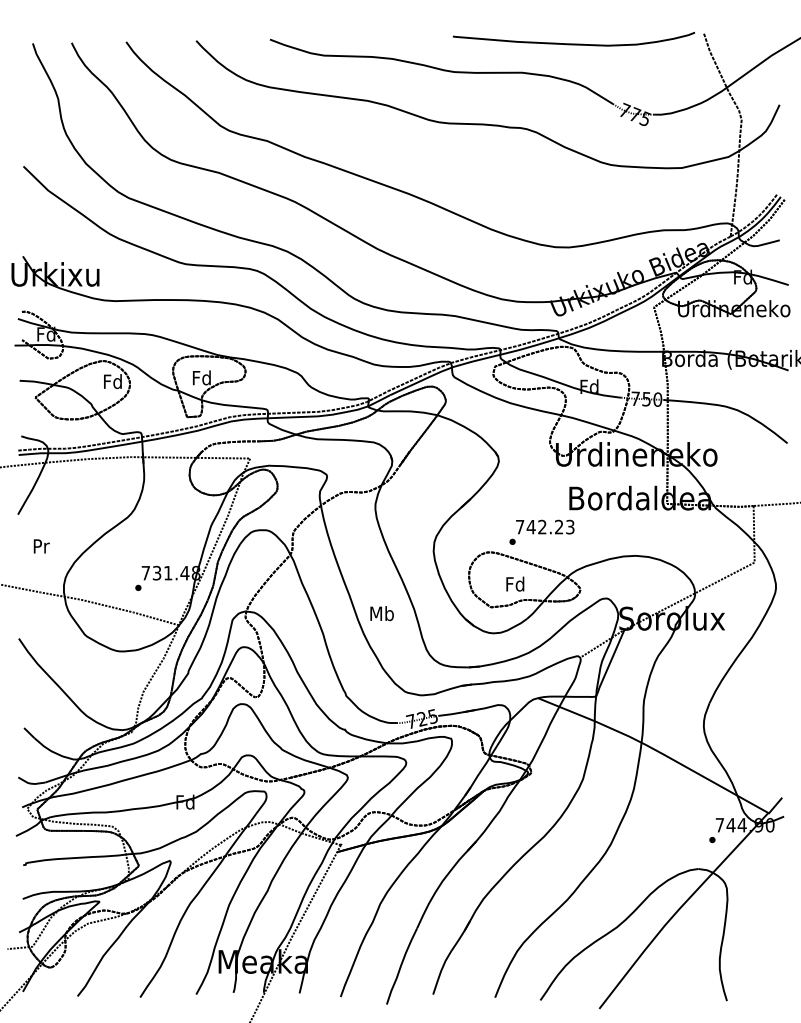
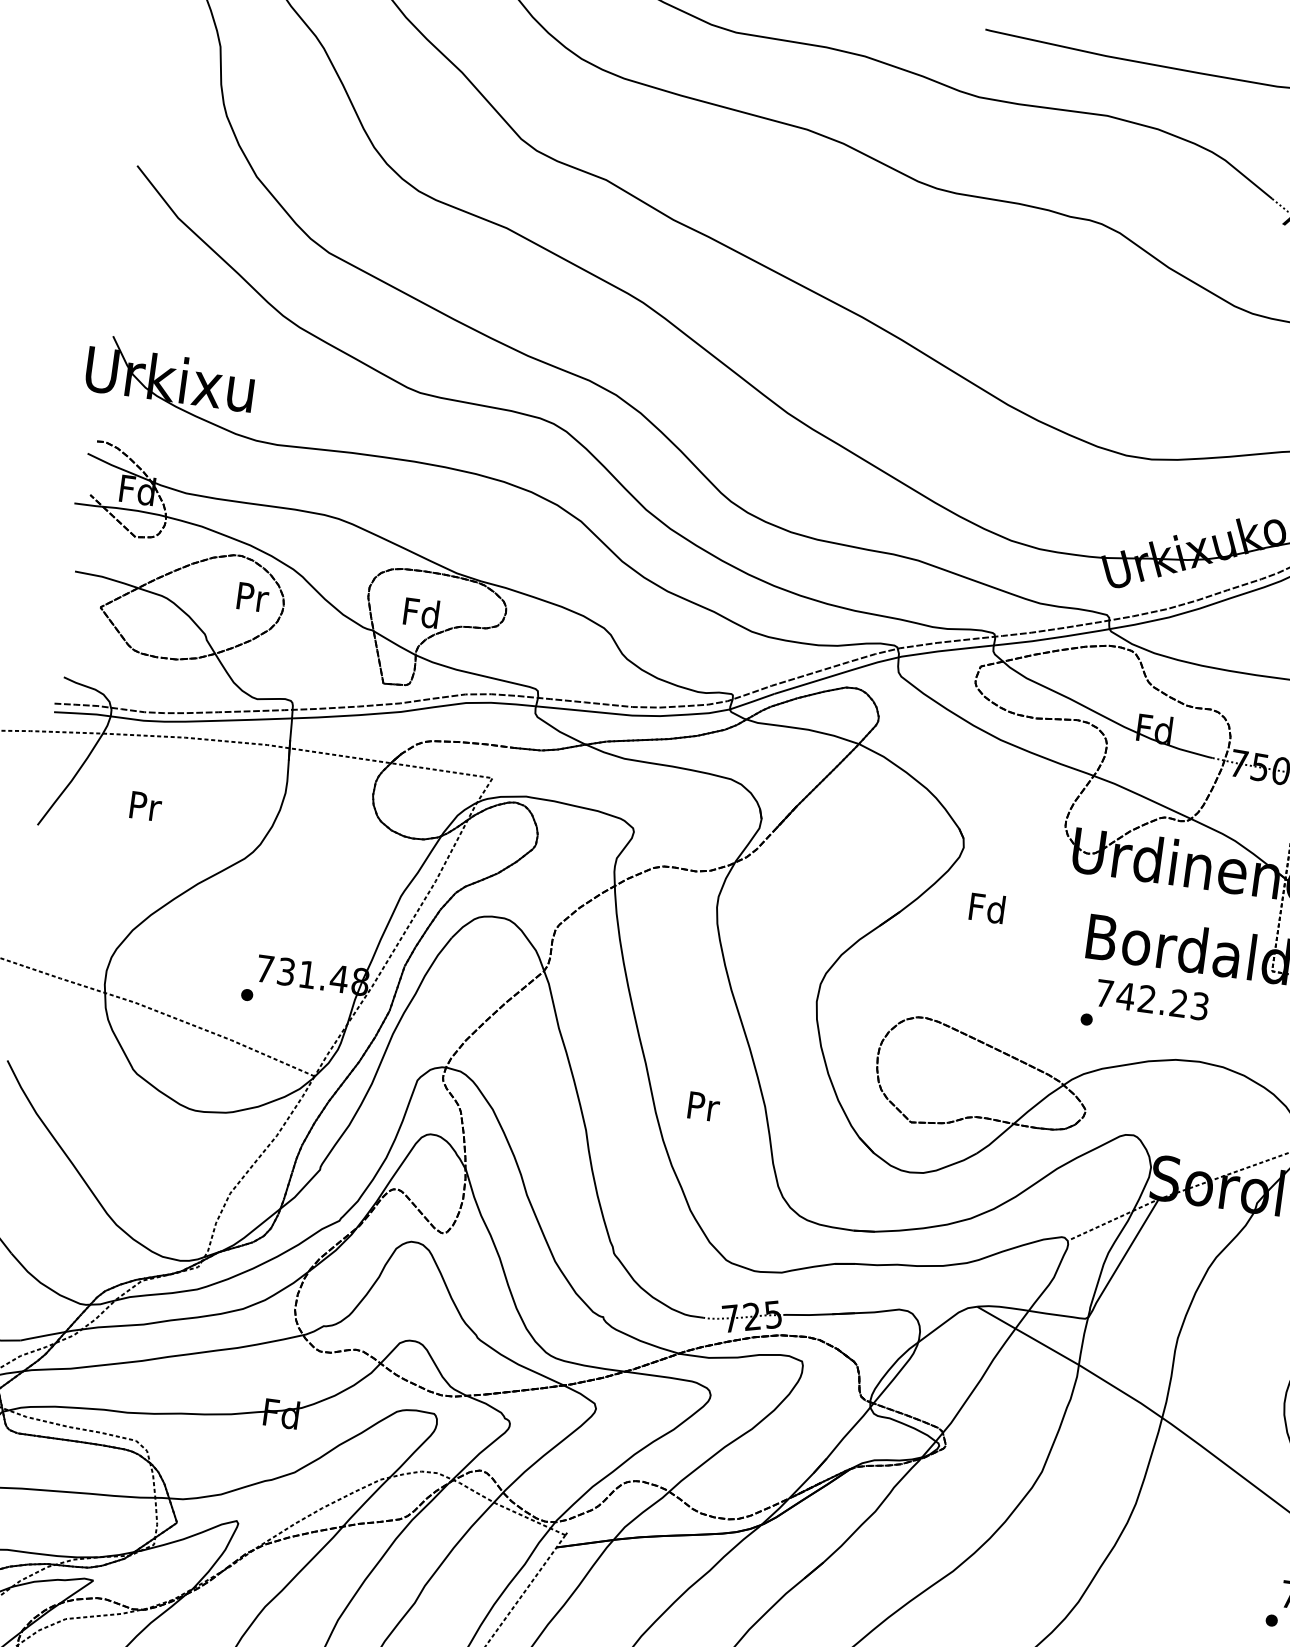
text: (112, 381) -> (251, 596), Fd -> Pr
text: (541, 531) -> (1144, 1007), moved
text: (41, 546) -> (145, 806), moved
text: (515, 583) -> (987, 906), moved
text: (381, 613) -> (701, 1105), Mb -> Pr

